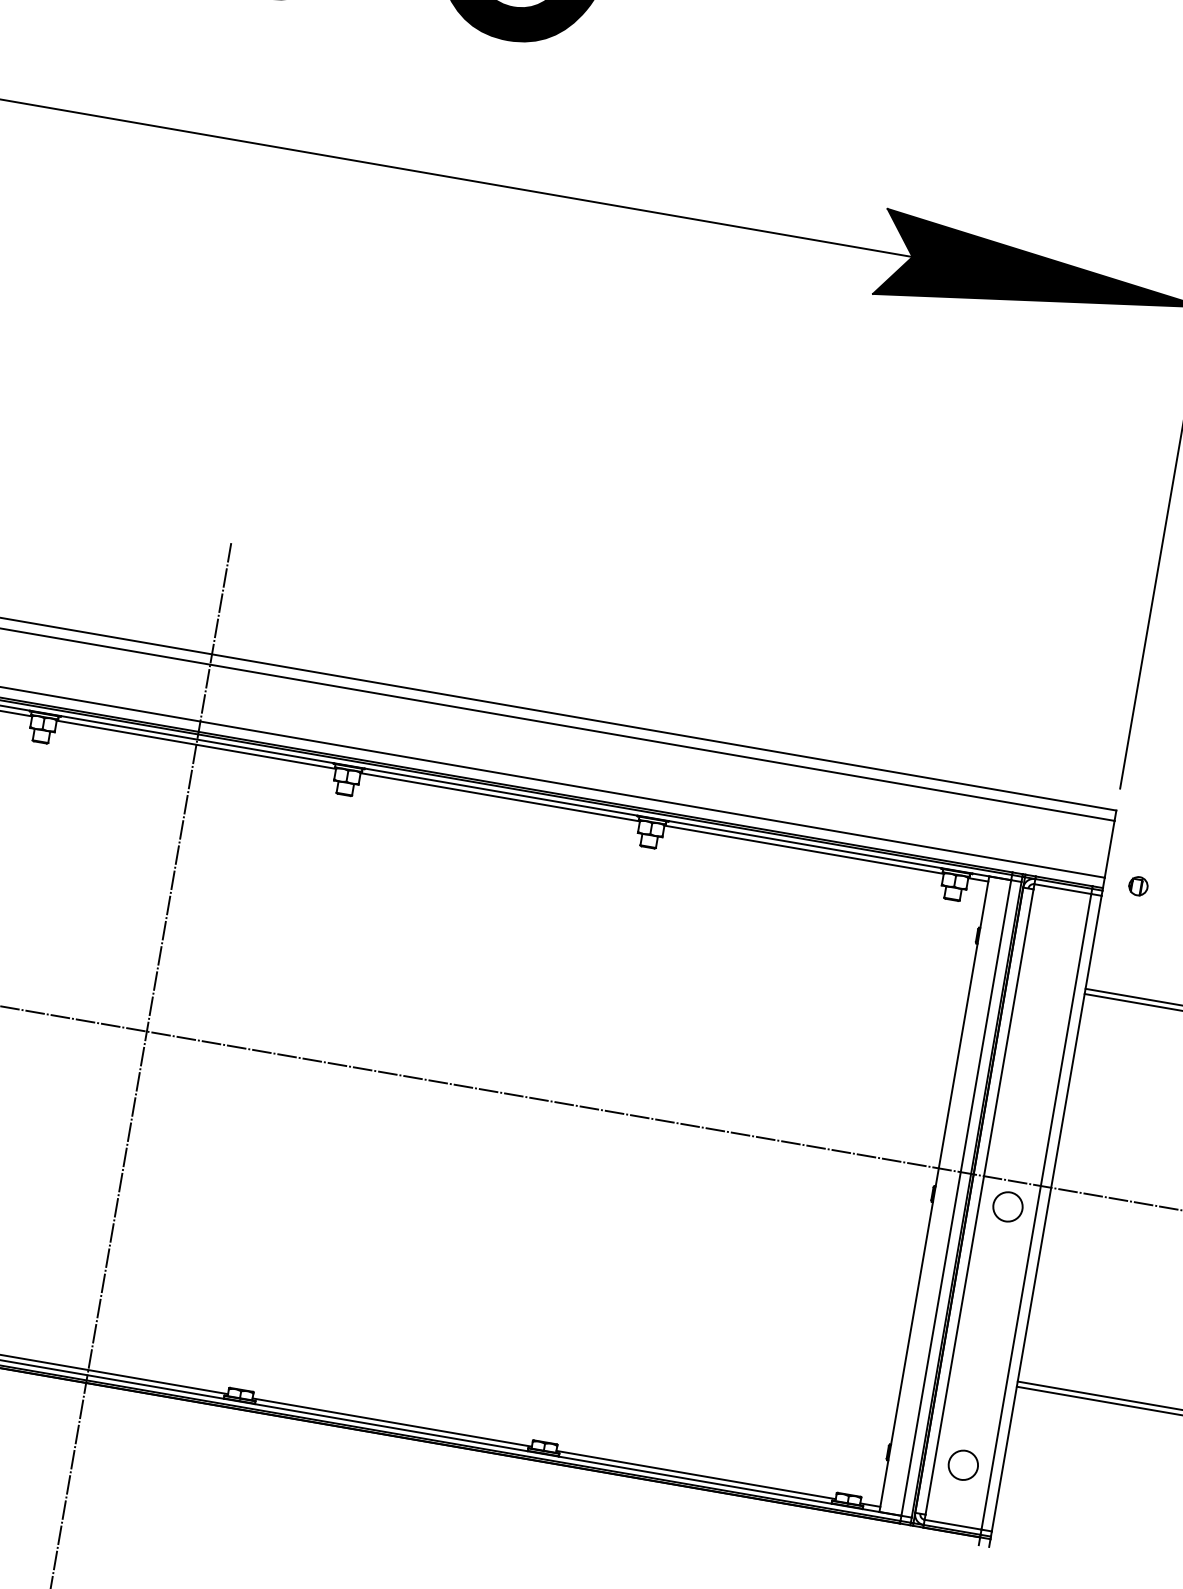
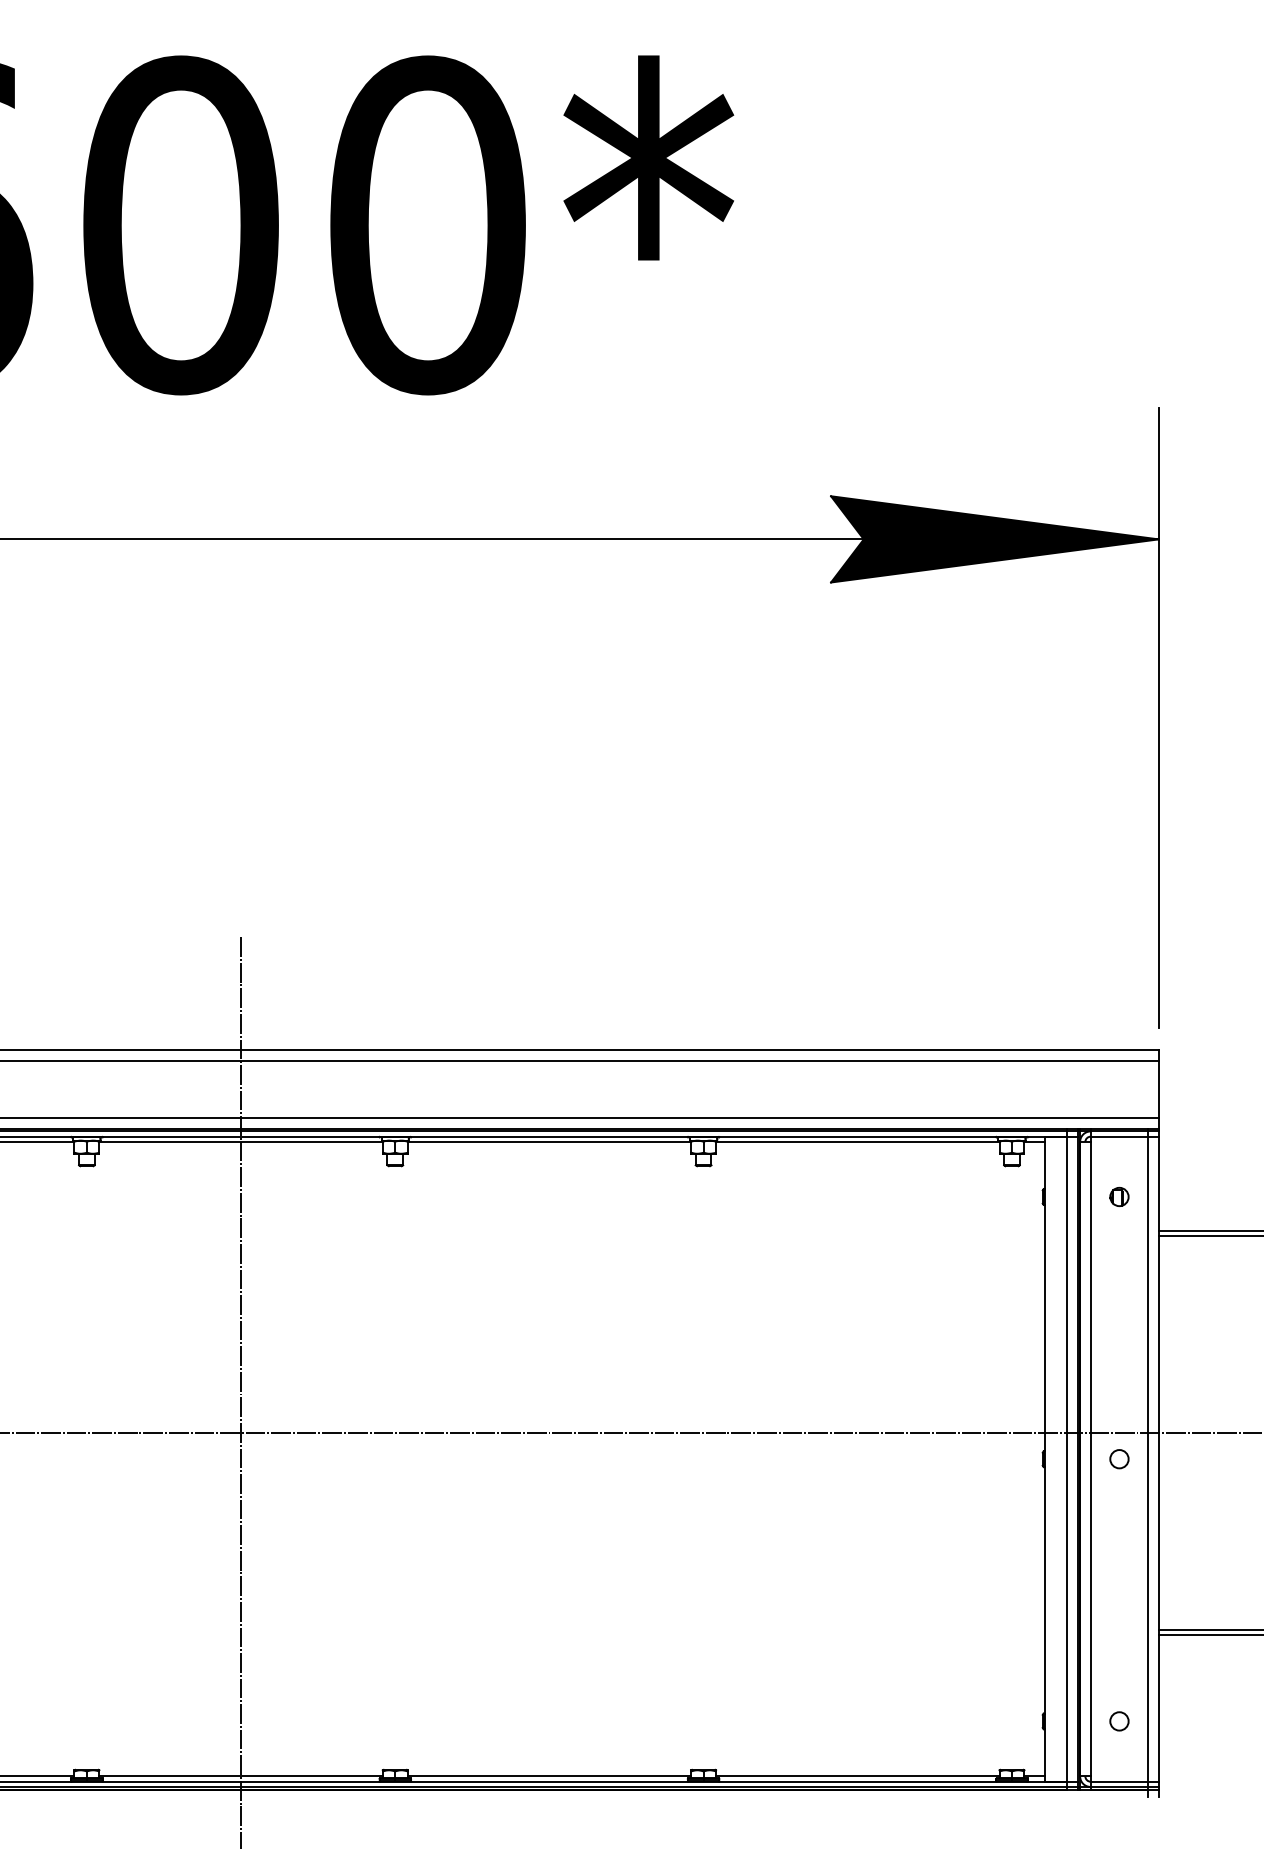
part: (1138, 885) -> (1119, 1196), moved
circle: (1007, 1207) -> (1119, 1459), size x0.62
circle: (963, 1465) -> (1119, 1721), size x0.62

